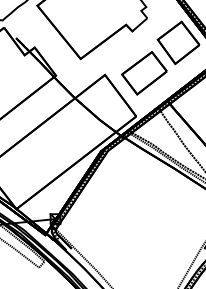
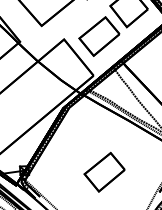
part: (144, 224) -> (104, 172), added

